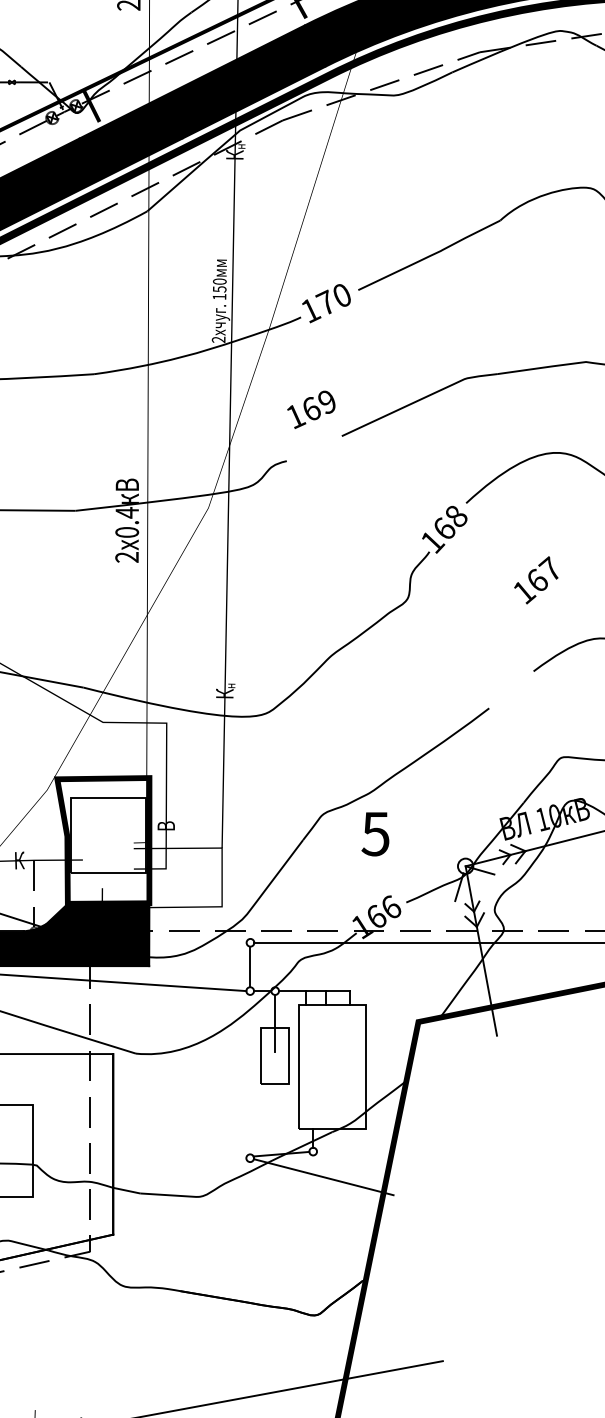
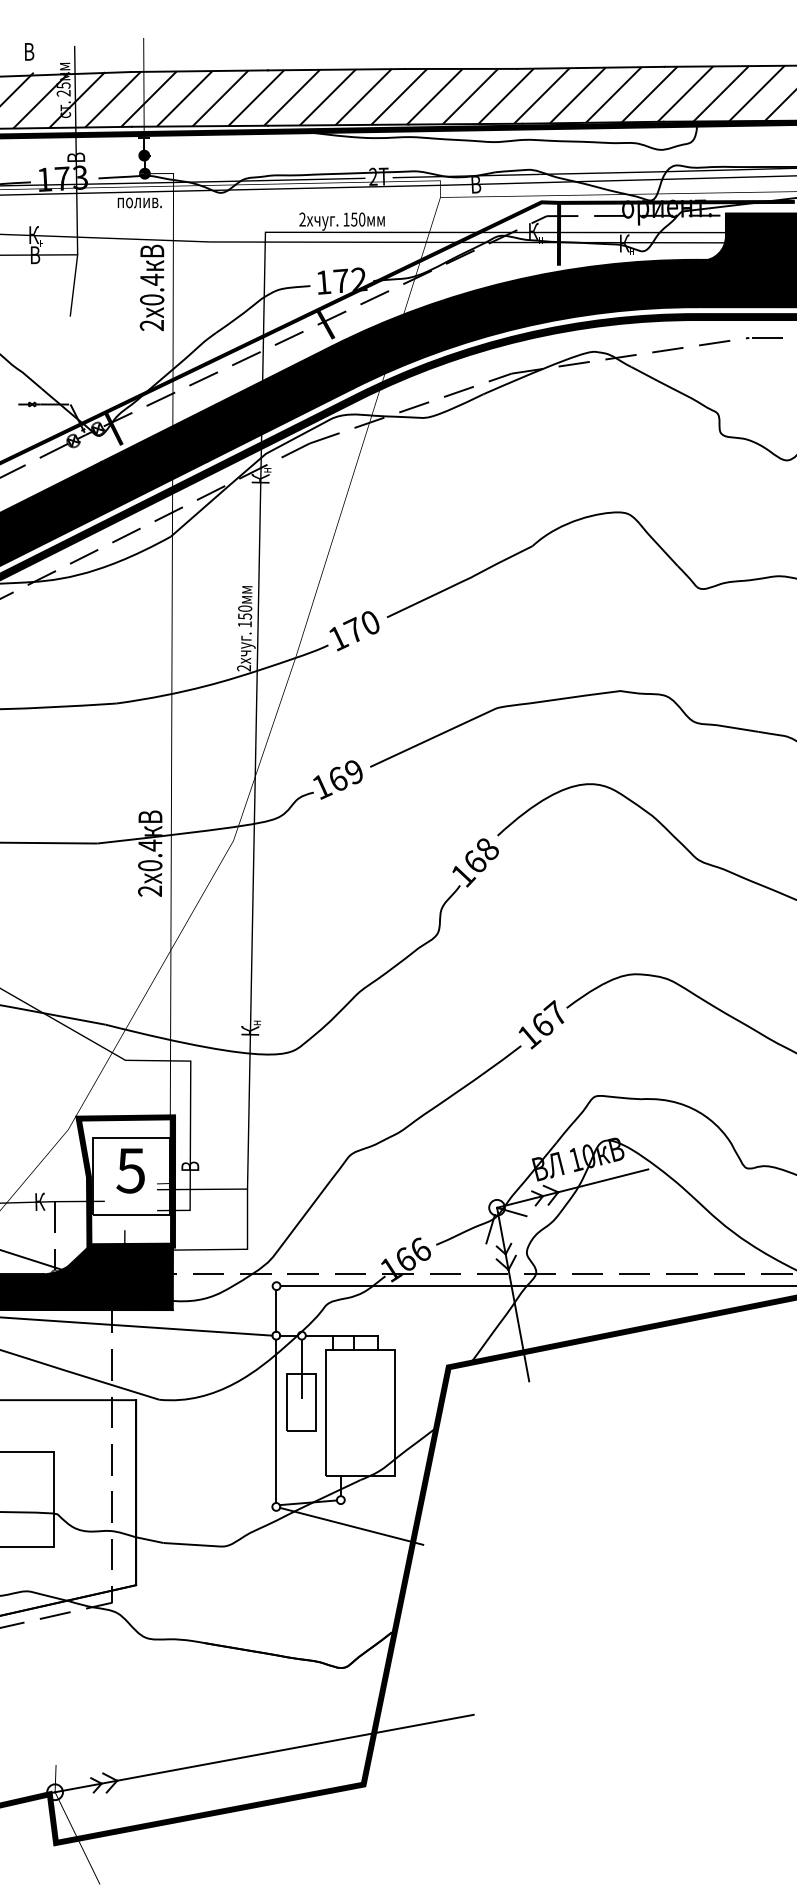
text: (310, 409) -> (337, 779), moved
text: (536, 580) -> (541, 1024), moved
text: (375, 833) -> (130, 1170), moved
line: (250, 1073) -> (276, 1420), added

